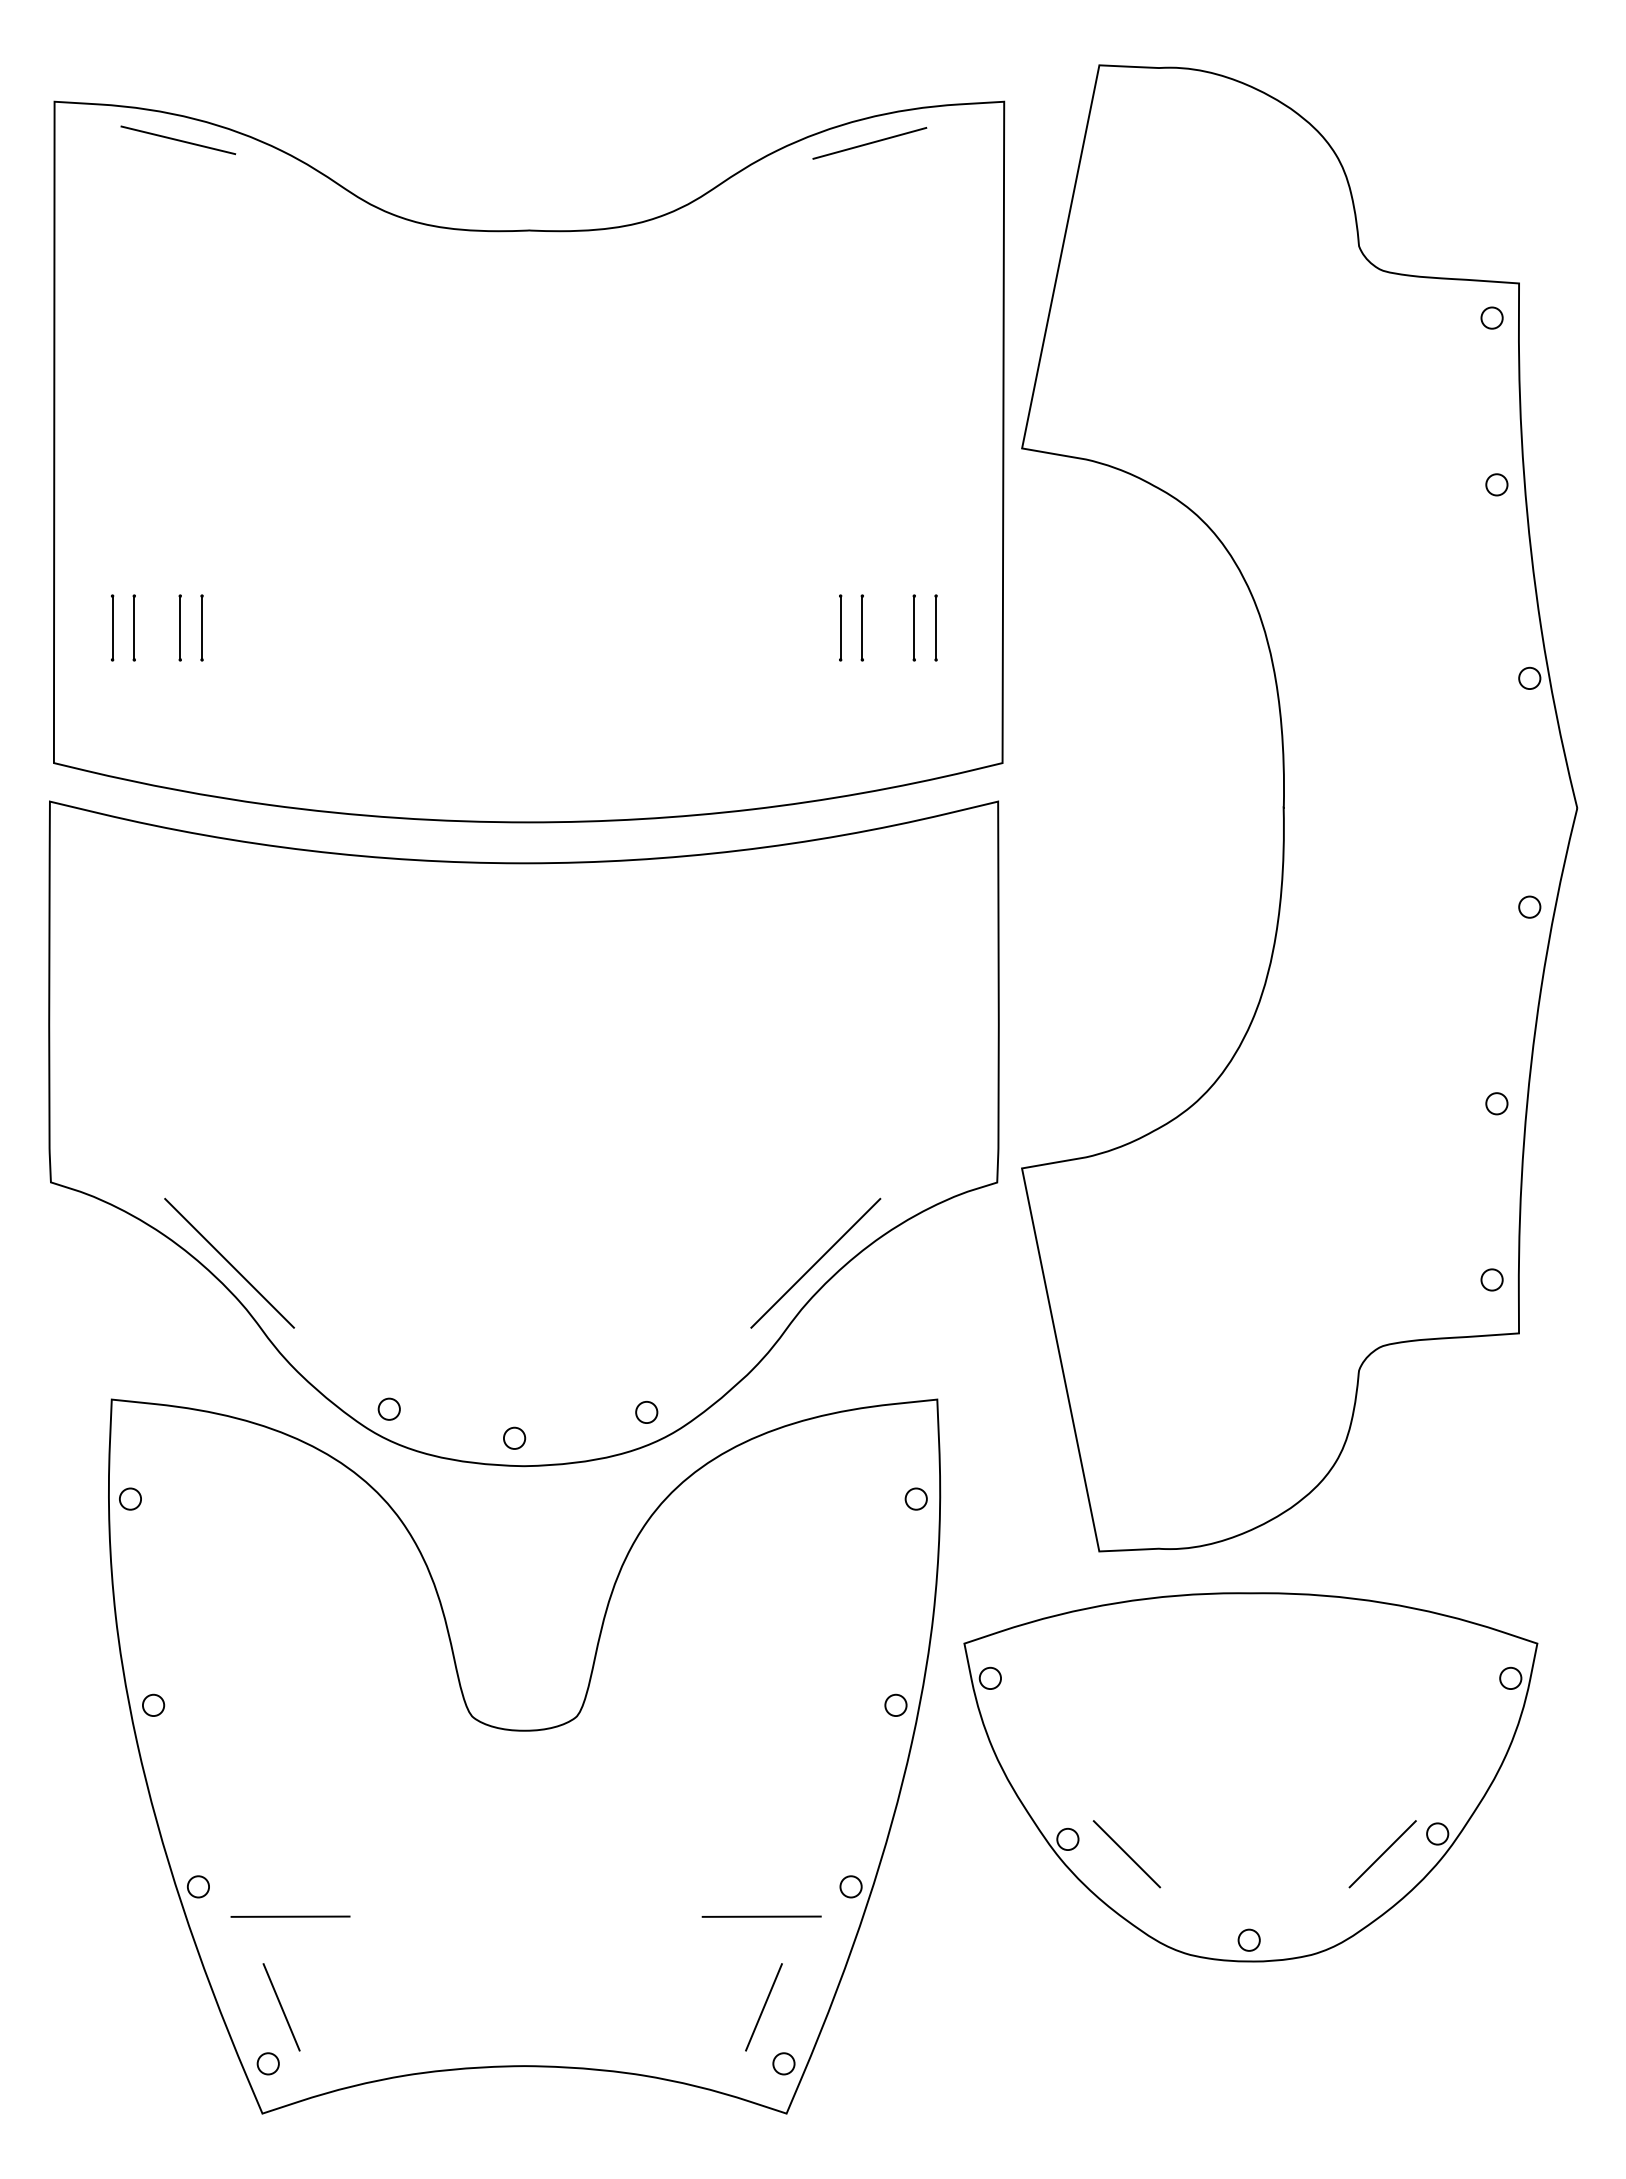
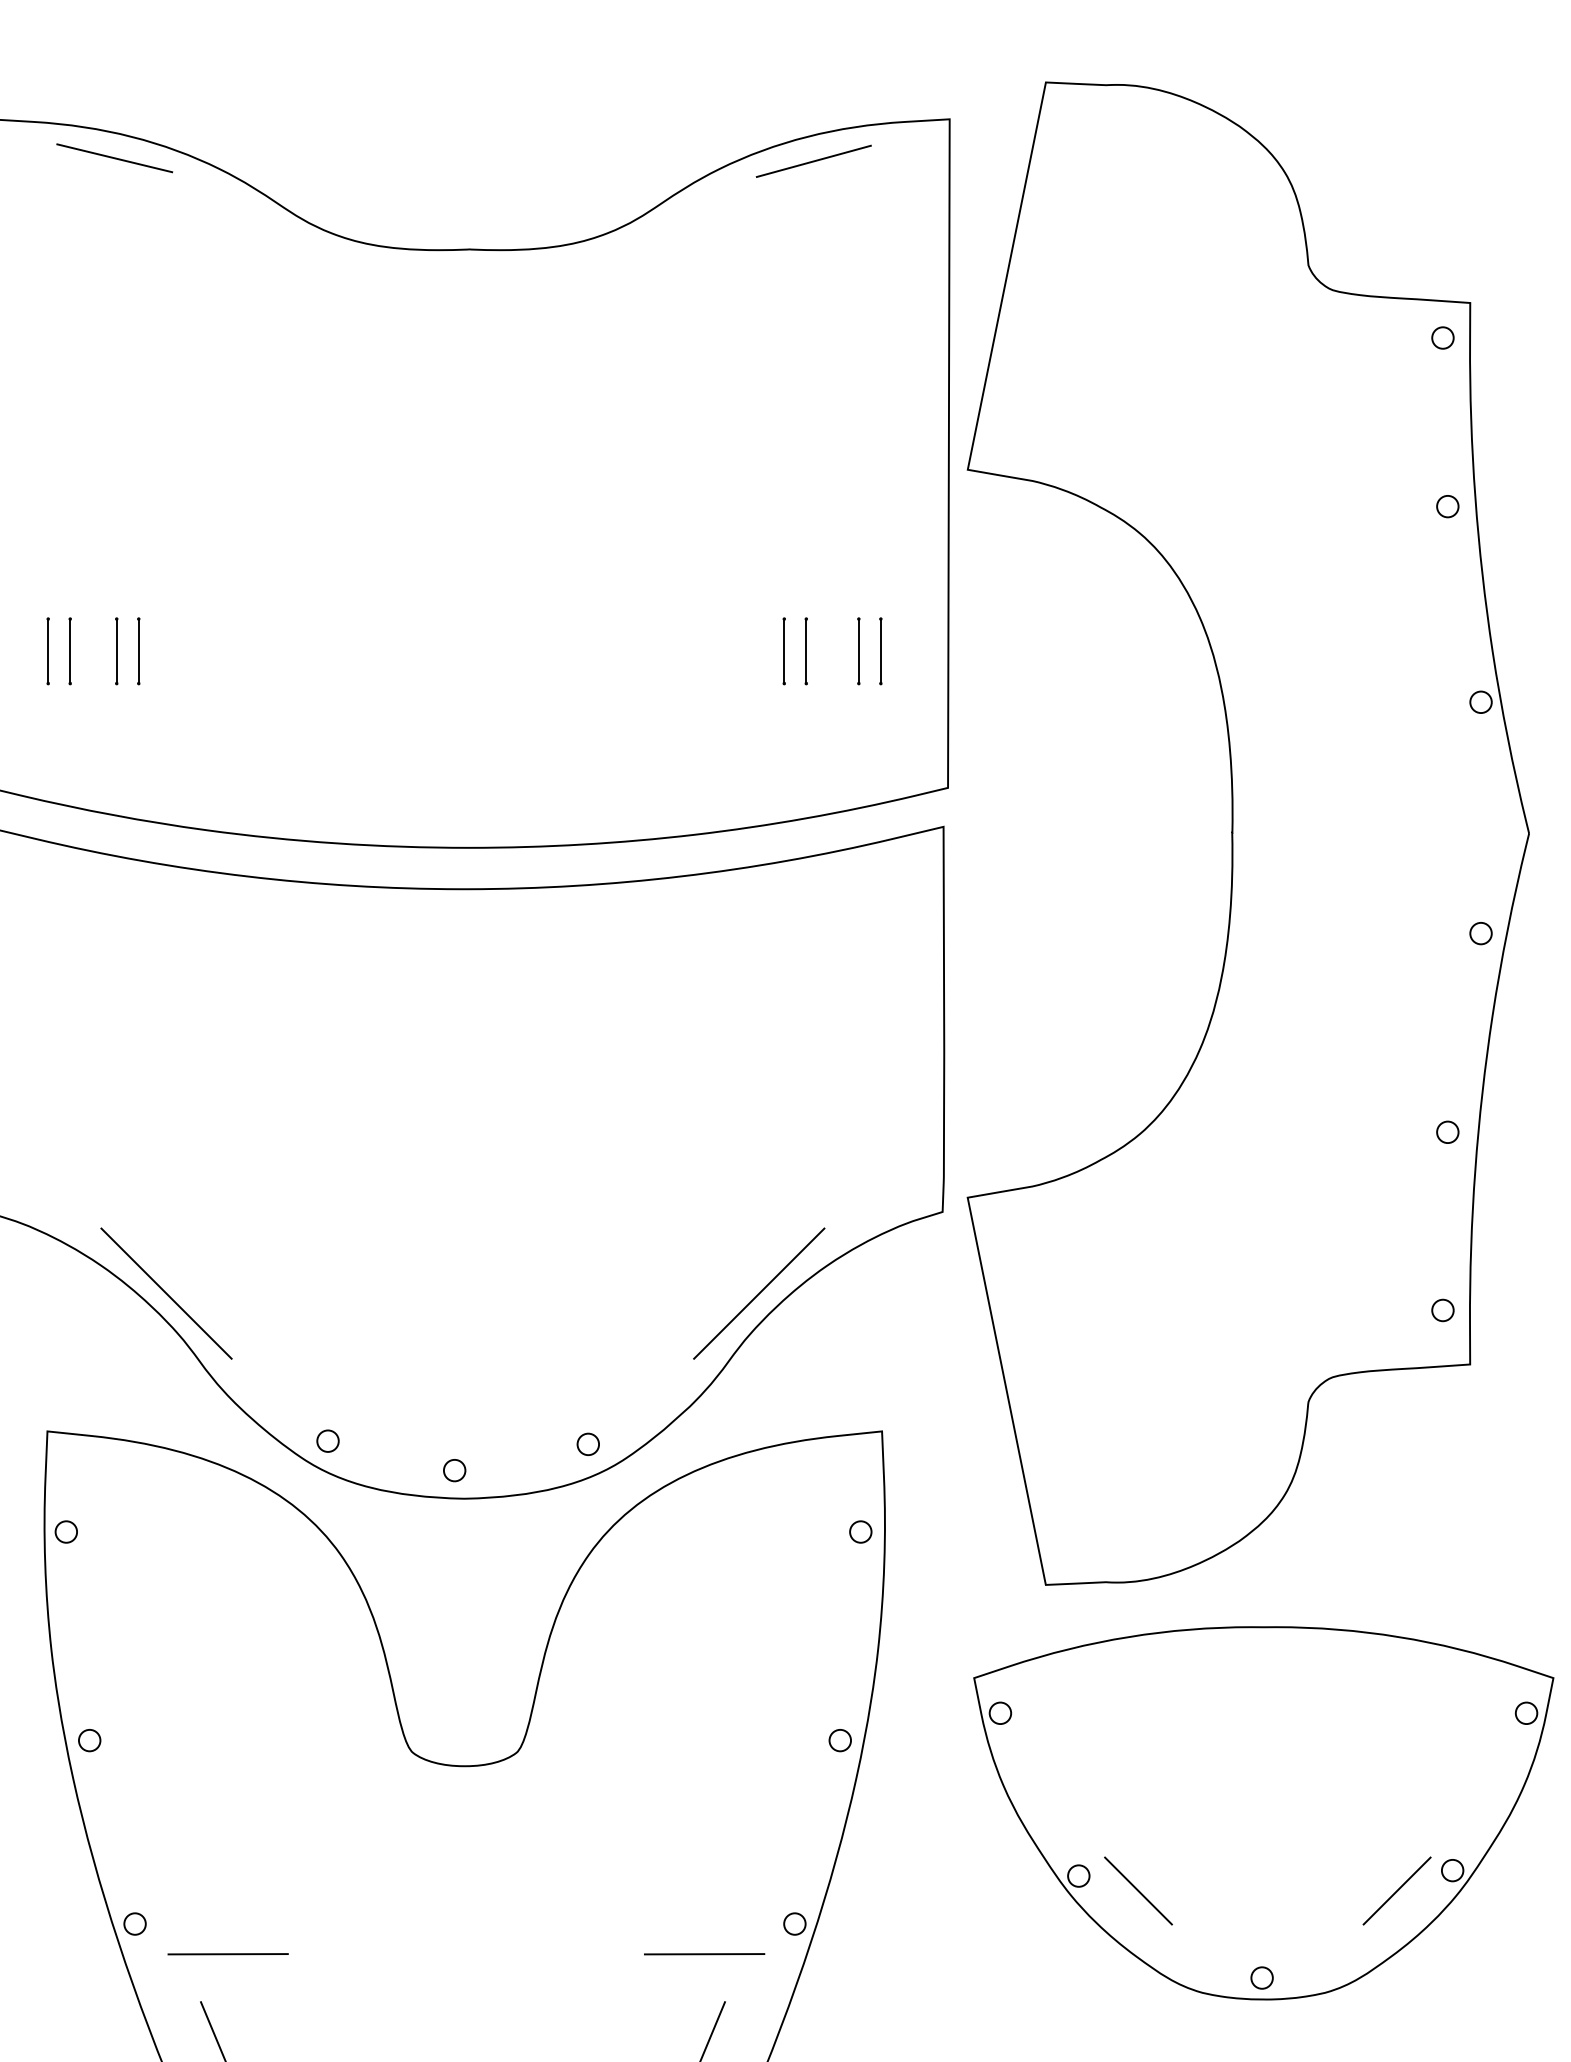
part: (1250, 1777) -> (1263, 1813), moved

